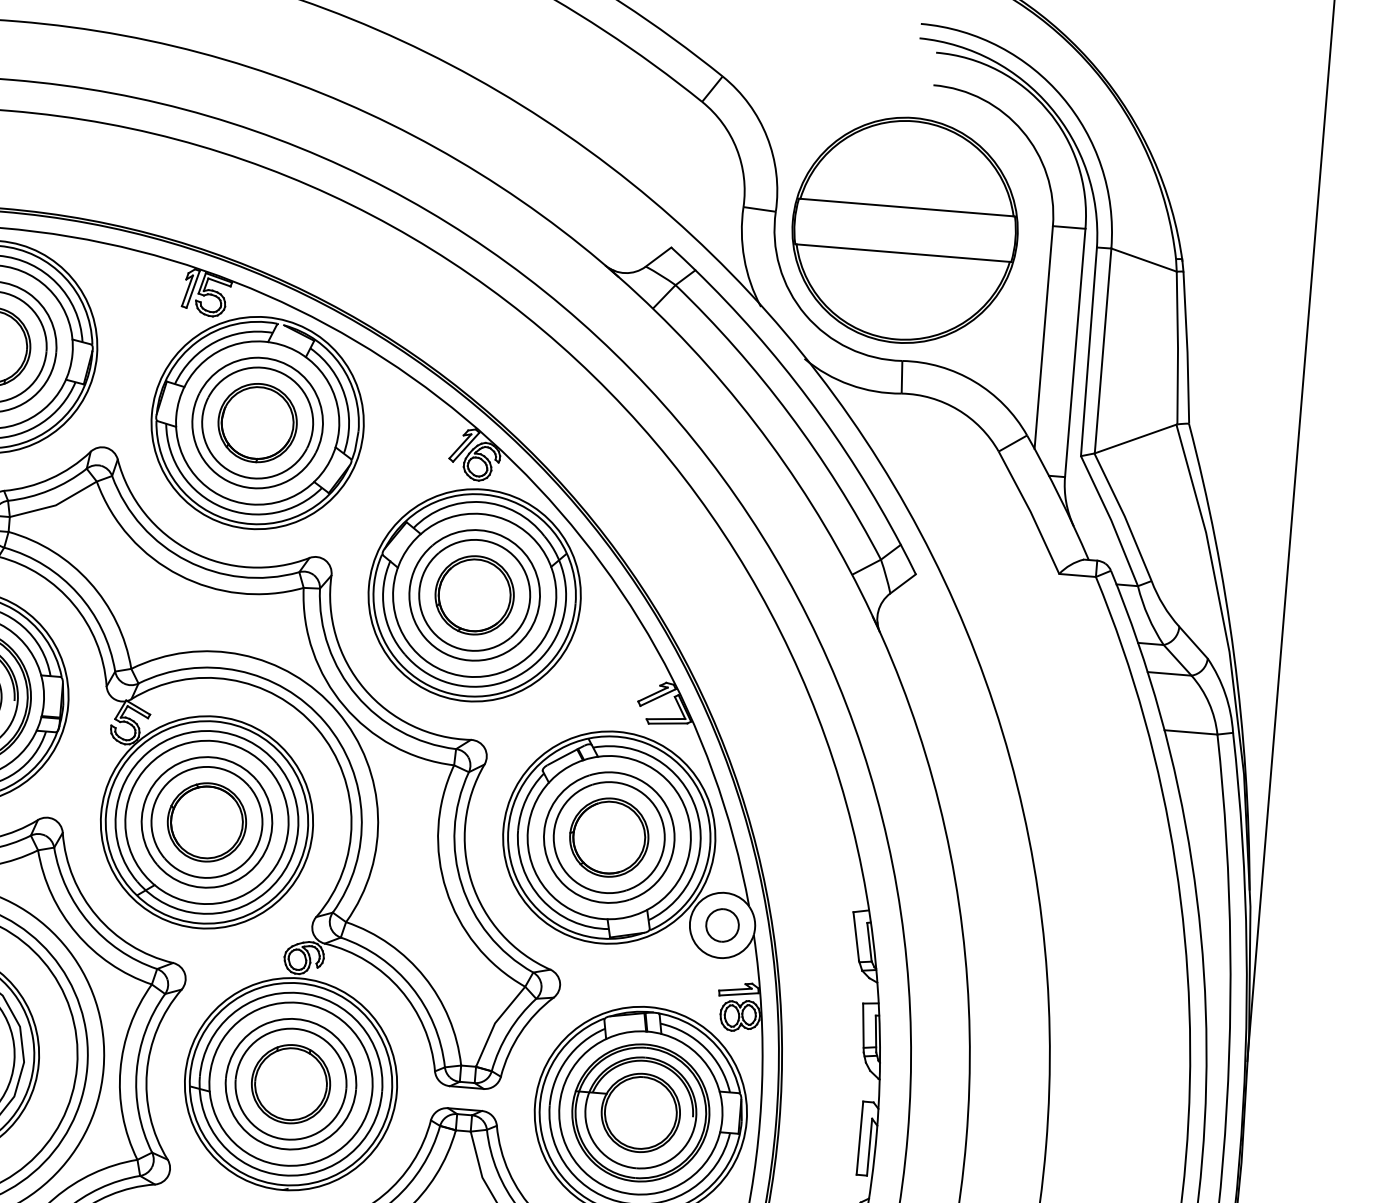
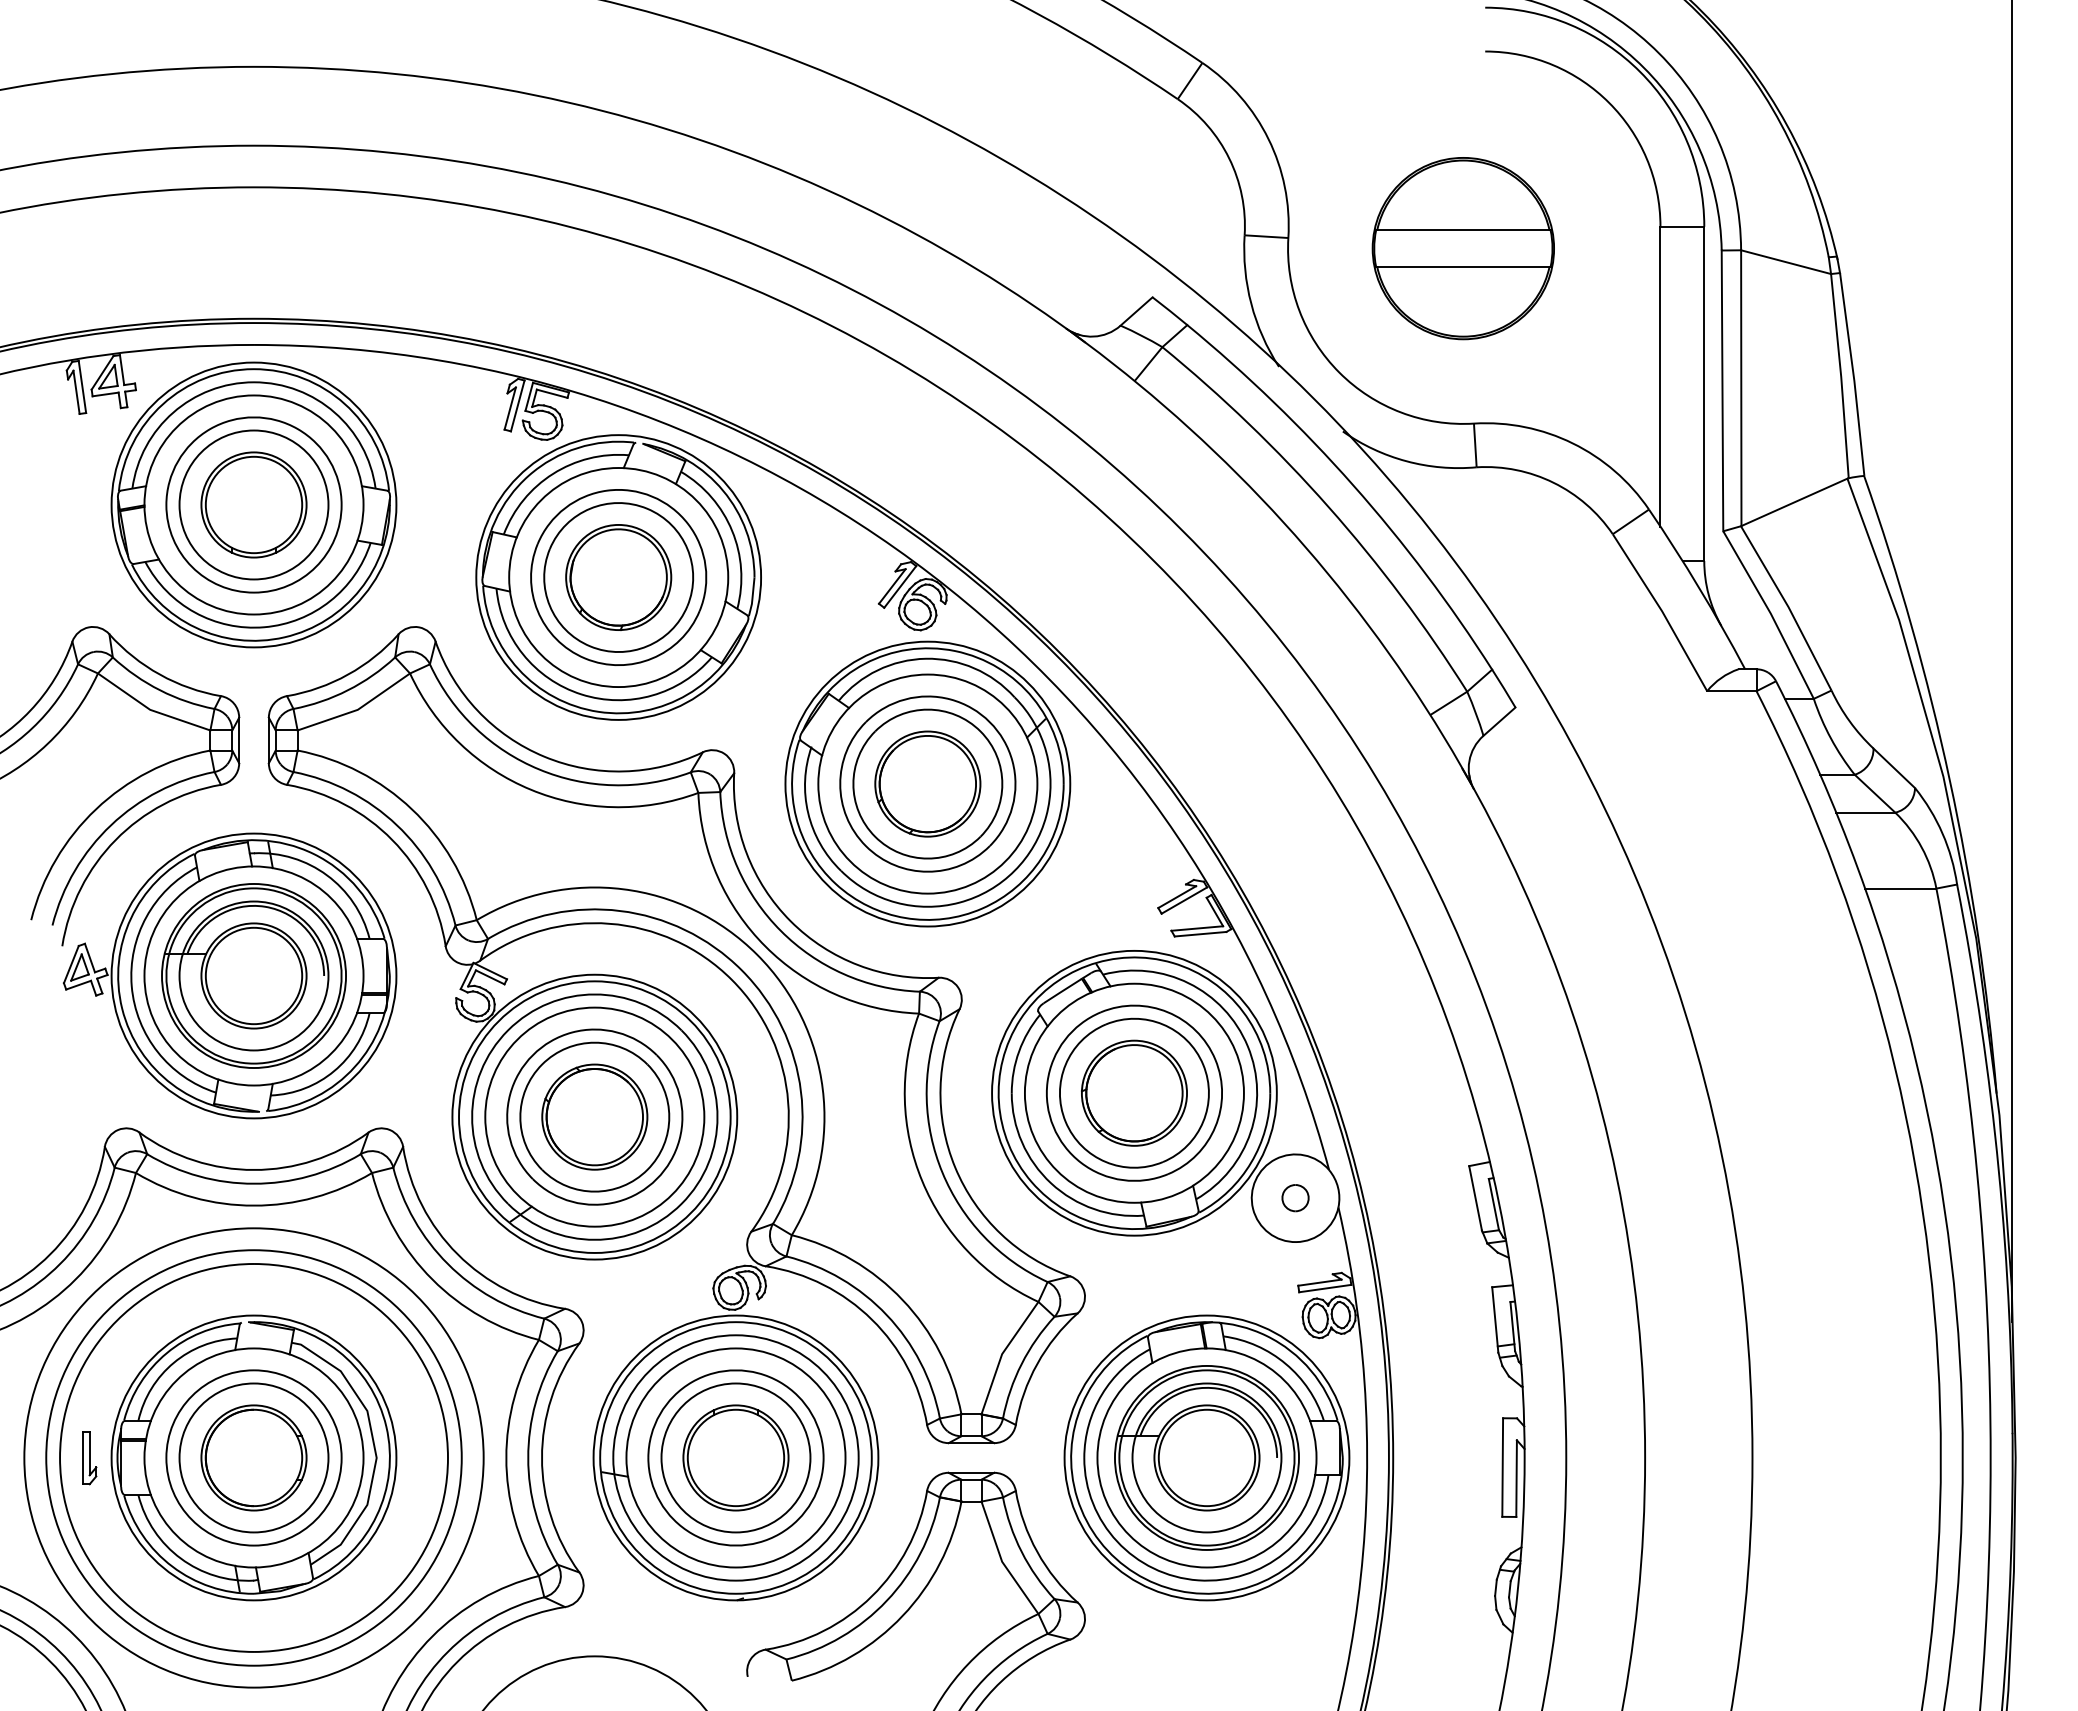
part: (905, 230) -> (1463, 248), size x0.6
part: (722, 924) -> (1295, 1197), size x0.6

